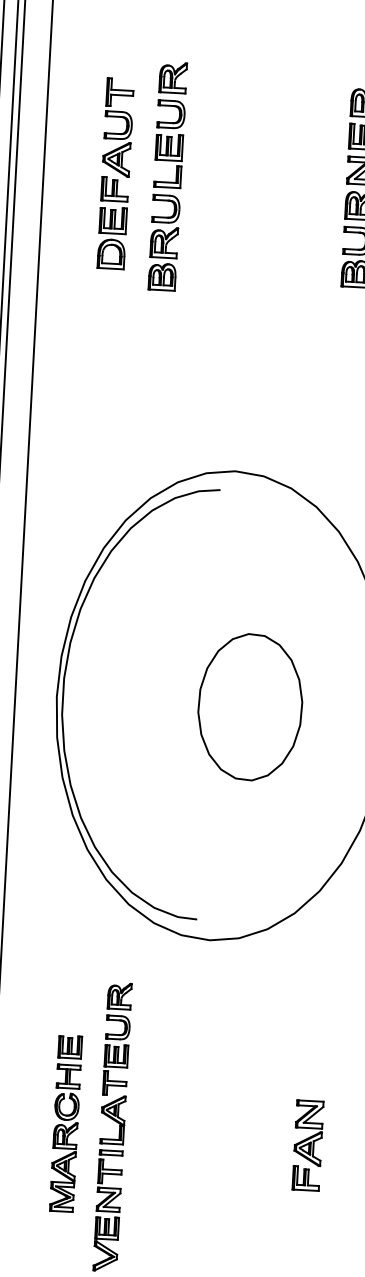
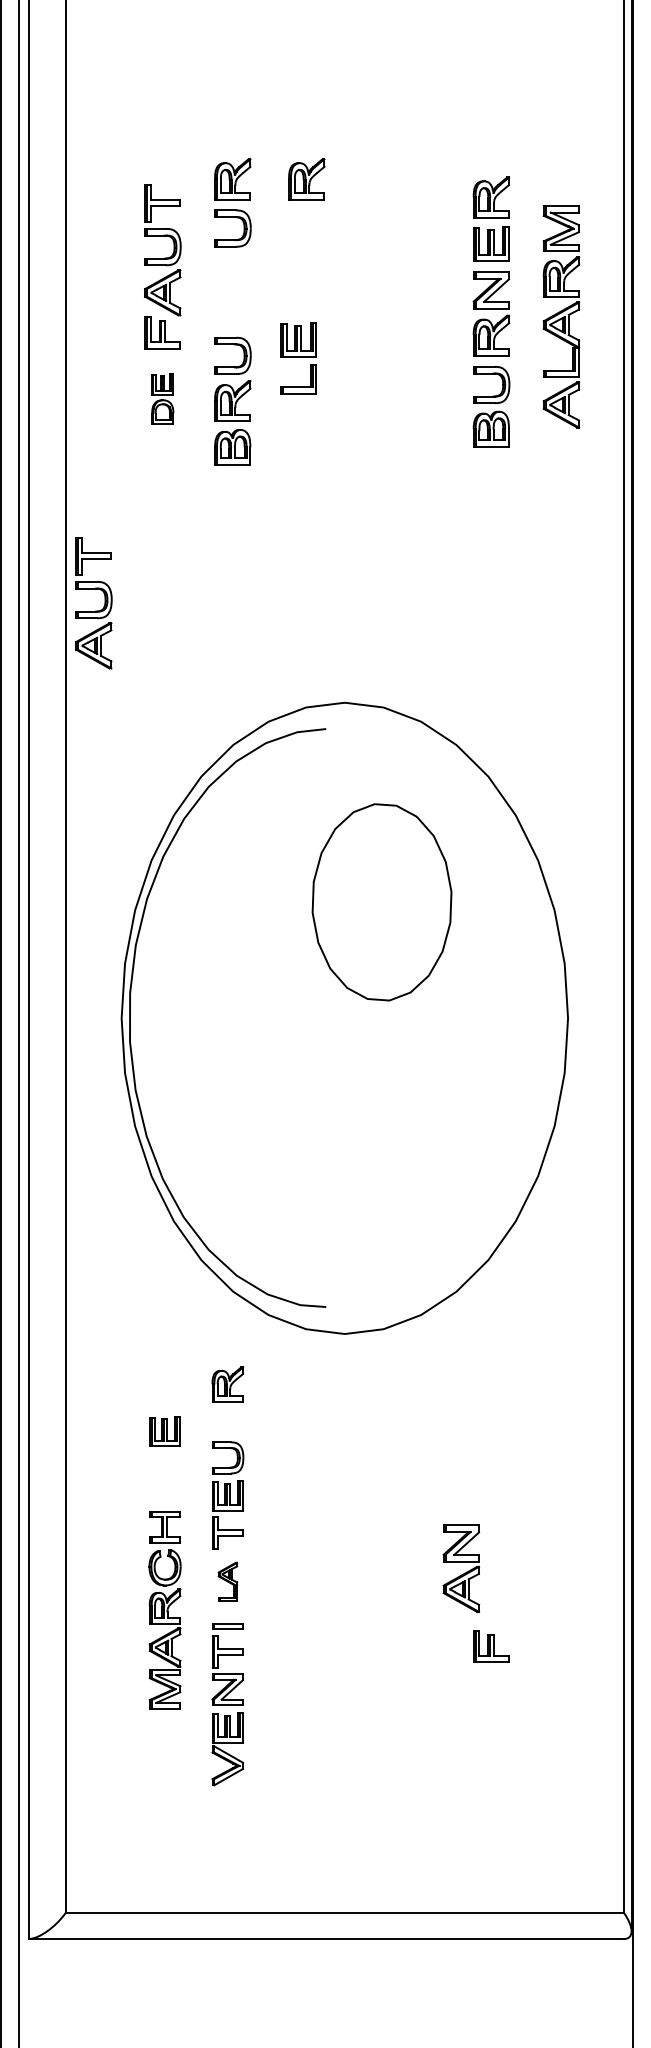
part: (227, 80) -> (306, 179), added
part: (168, 161) -> (298, 358), moved
part: (112, 237) -> (162, 398), size x0.6
part: (53, 392) -> (95, 610), added
part: (249, 707) -> (381, 902), moved
part: (119, 996) -> (227, 1384), moved
part: (69, 1047) -> (164, 1431), moved
part: (112, 1119) -> (227, 1581), size x0.6
part: (308, 1133) -> (461, 1568), moved

